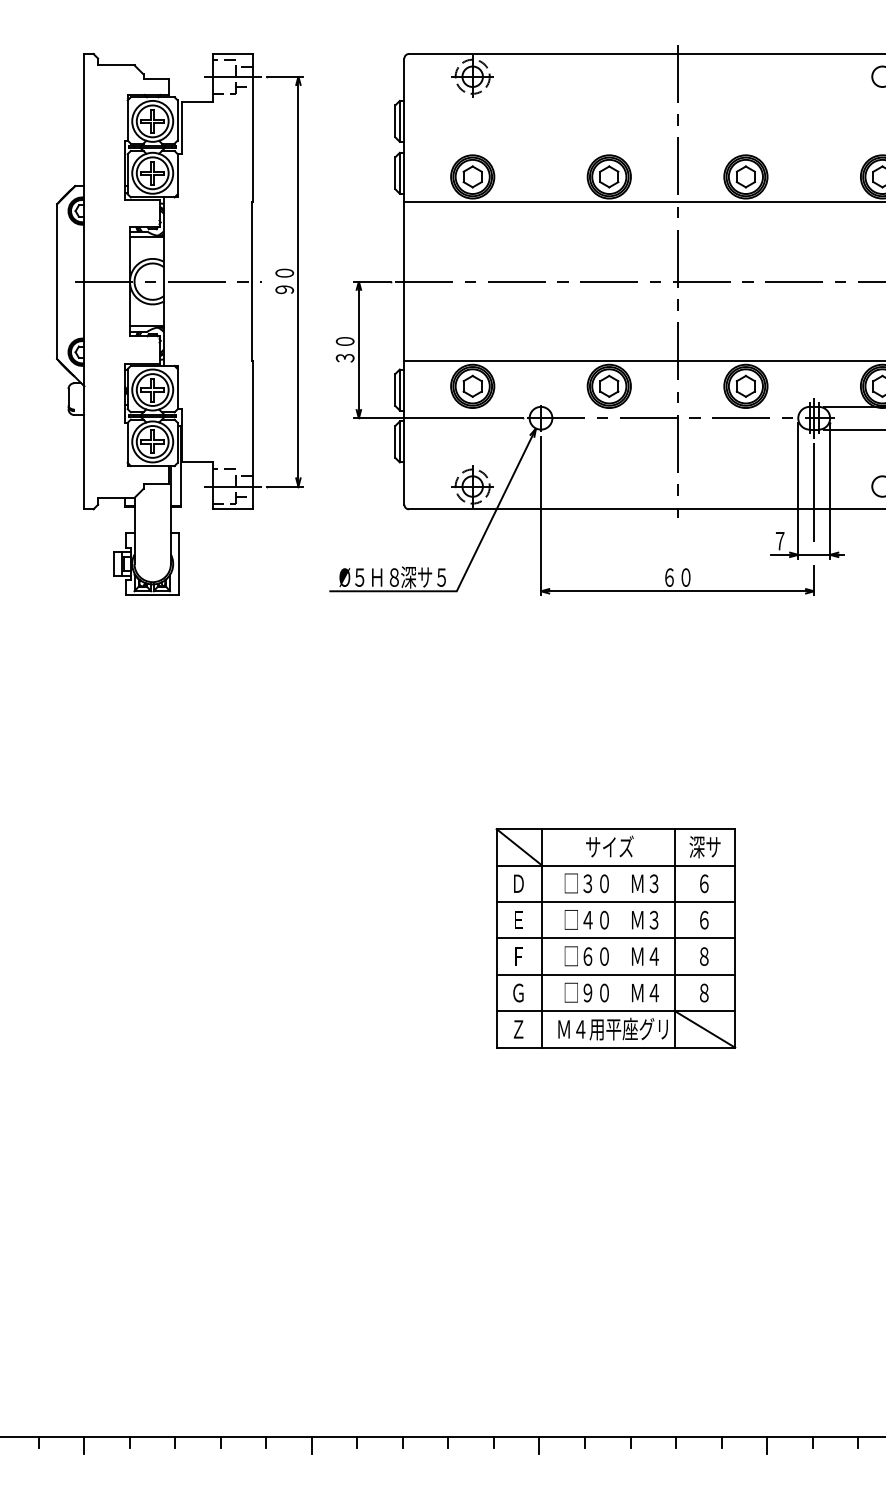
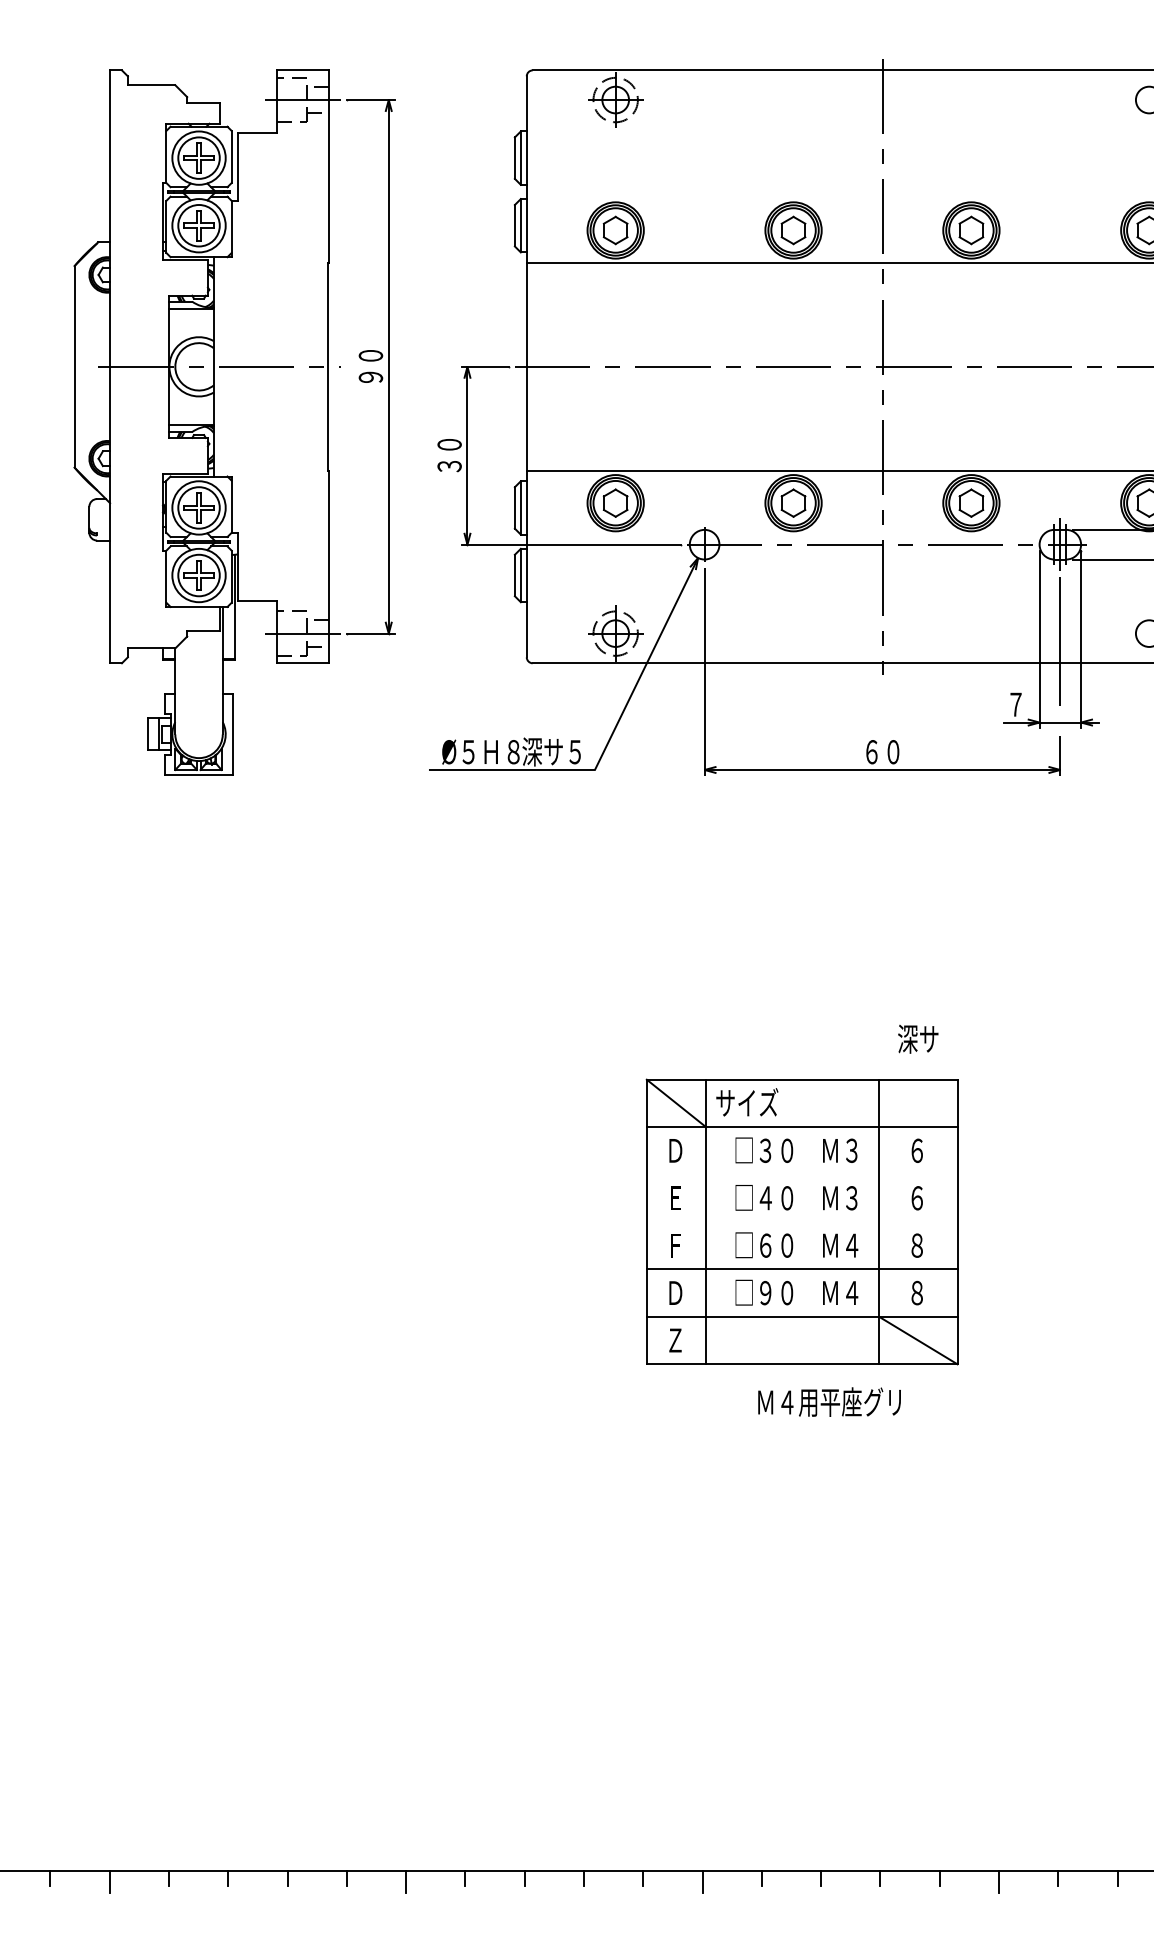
text: (610, 846) -> (747, 1102), moved
text: (705, 846) -> (918, 1038), moved
line: (615, 901) -> (801, 1174), removed
line: (615, 938) -> (801, 1222), removed
text: (518, 992) -> (675, 1292), Ｇ -> Ｄ
text: (613, 1028) -> (829, 1401), moved

